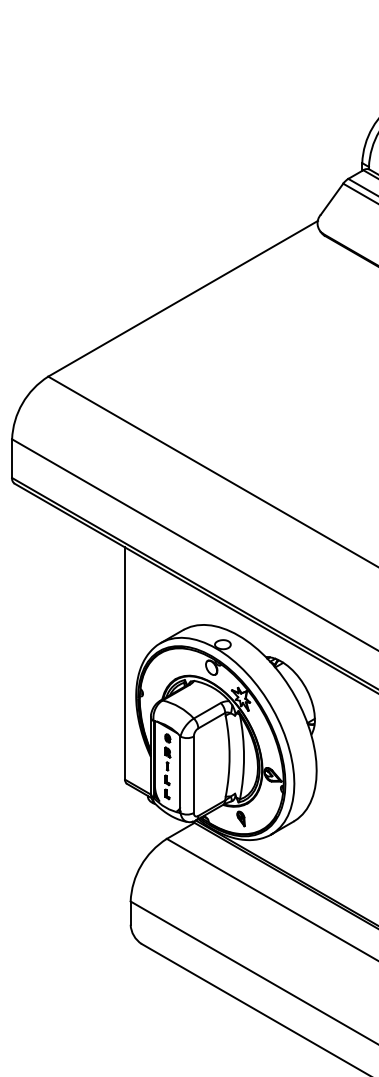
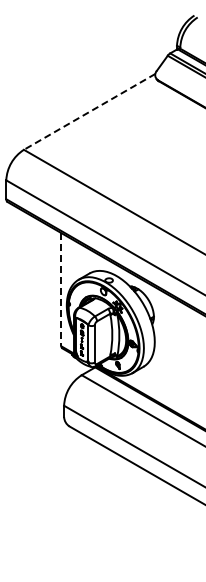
line: (182, 298) -> (89, 111), solid -> dashed
line: (125, 663) -> (61, 289), solid -> dashed

